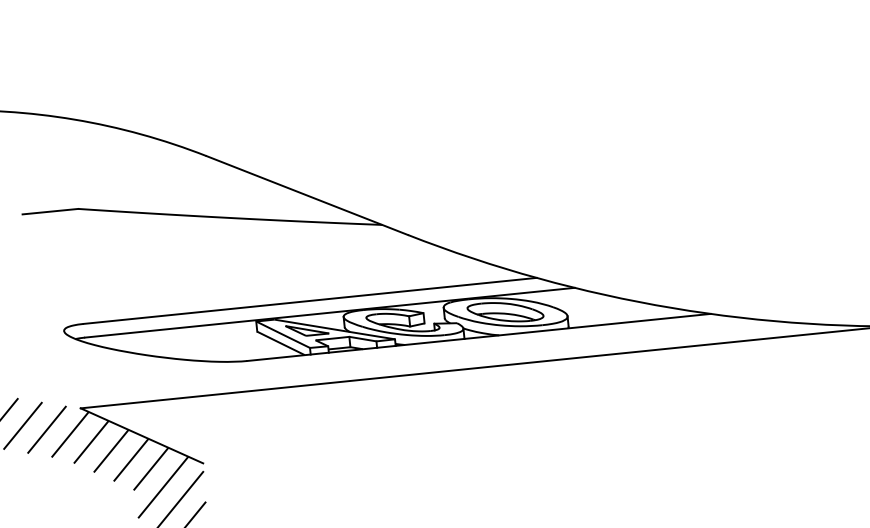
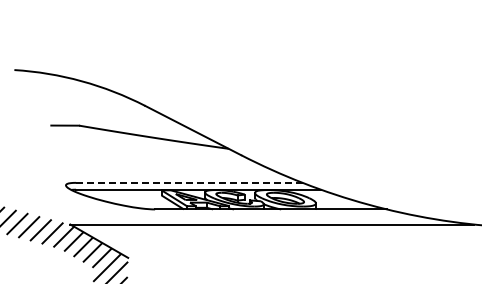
line: (310, 300) -> (189, 182), solid -> dashed

